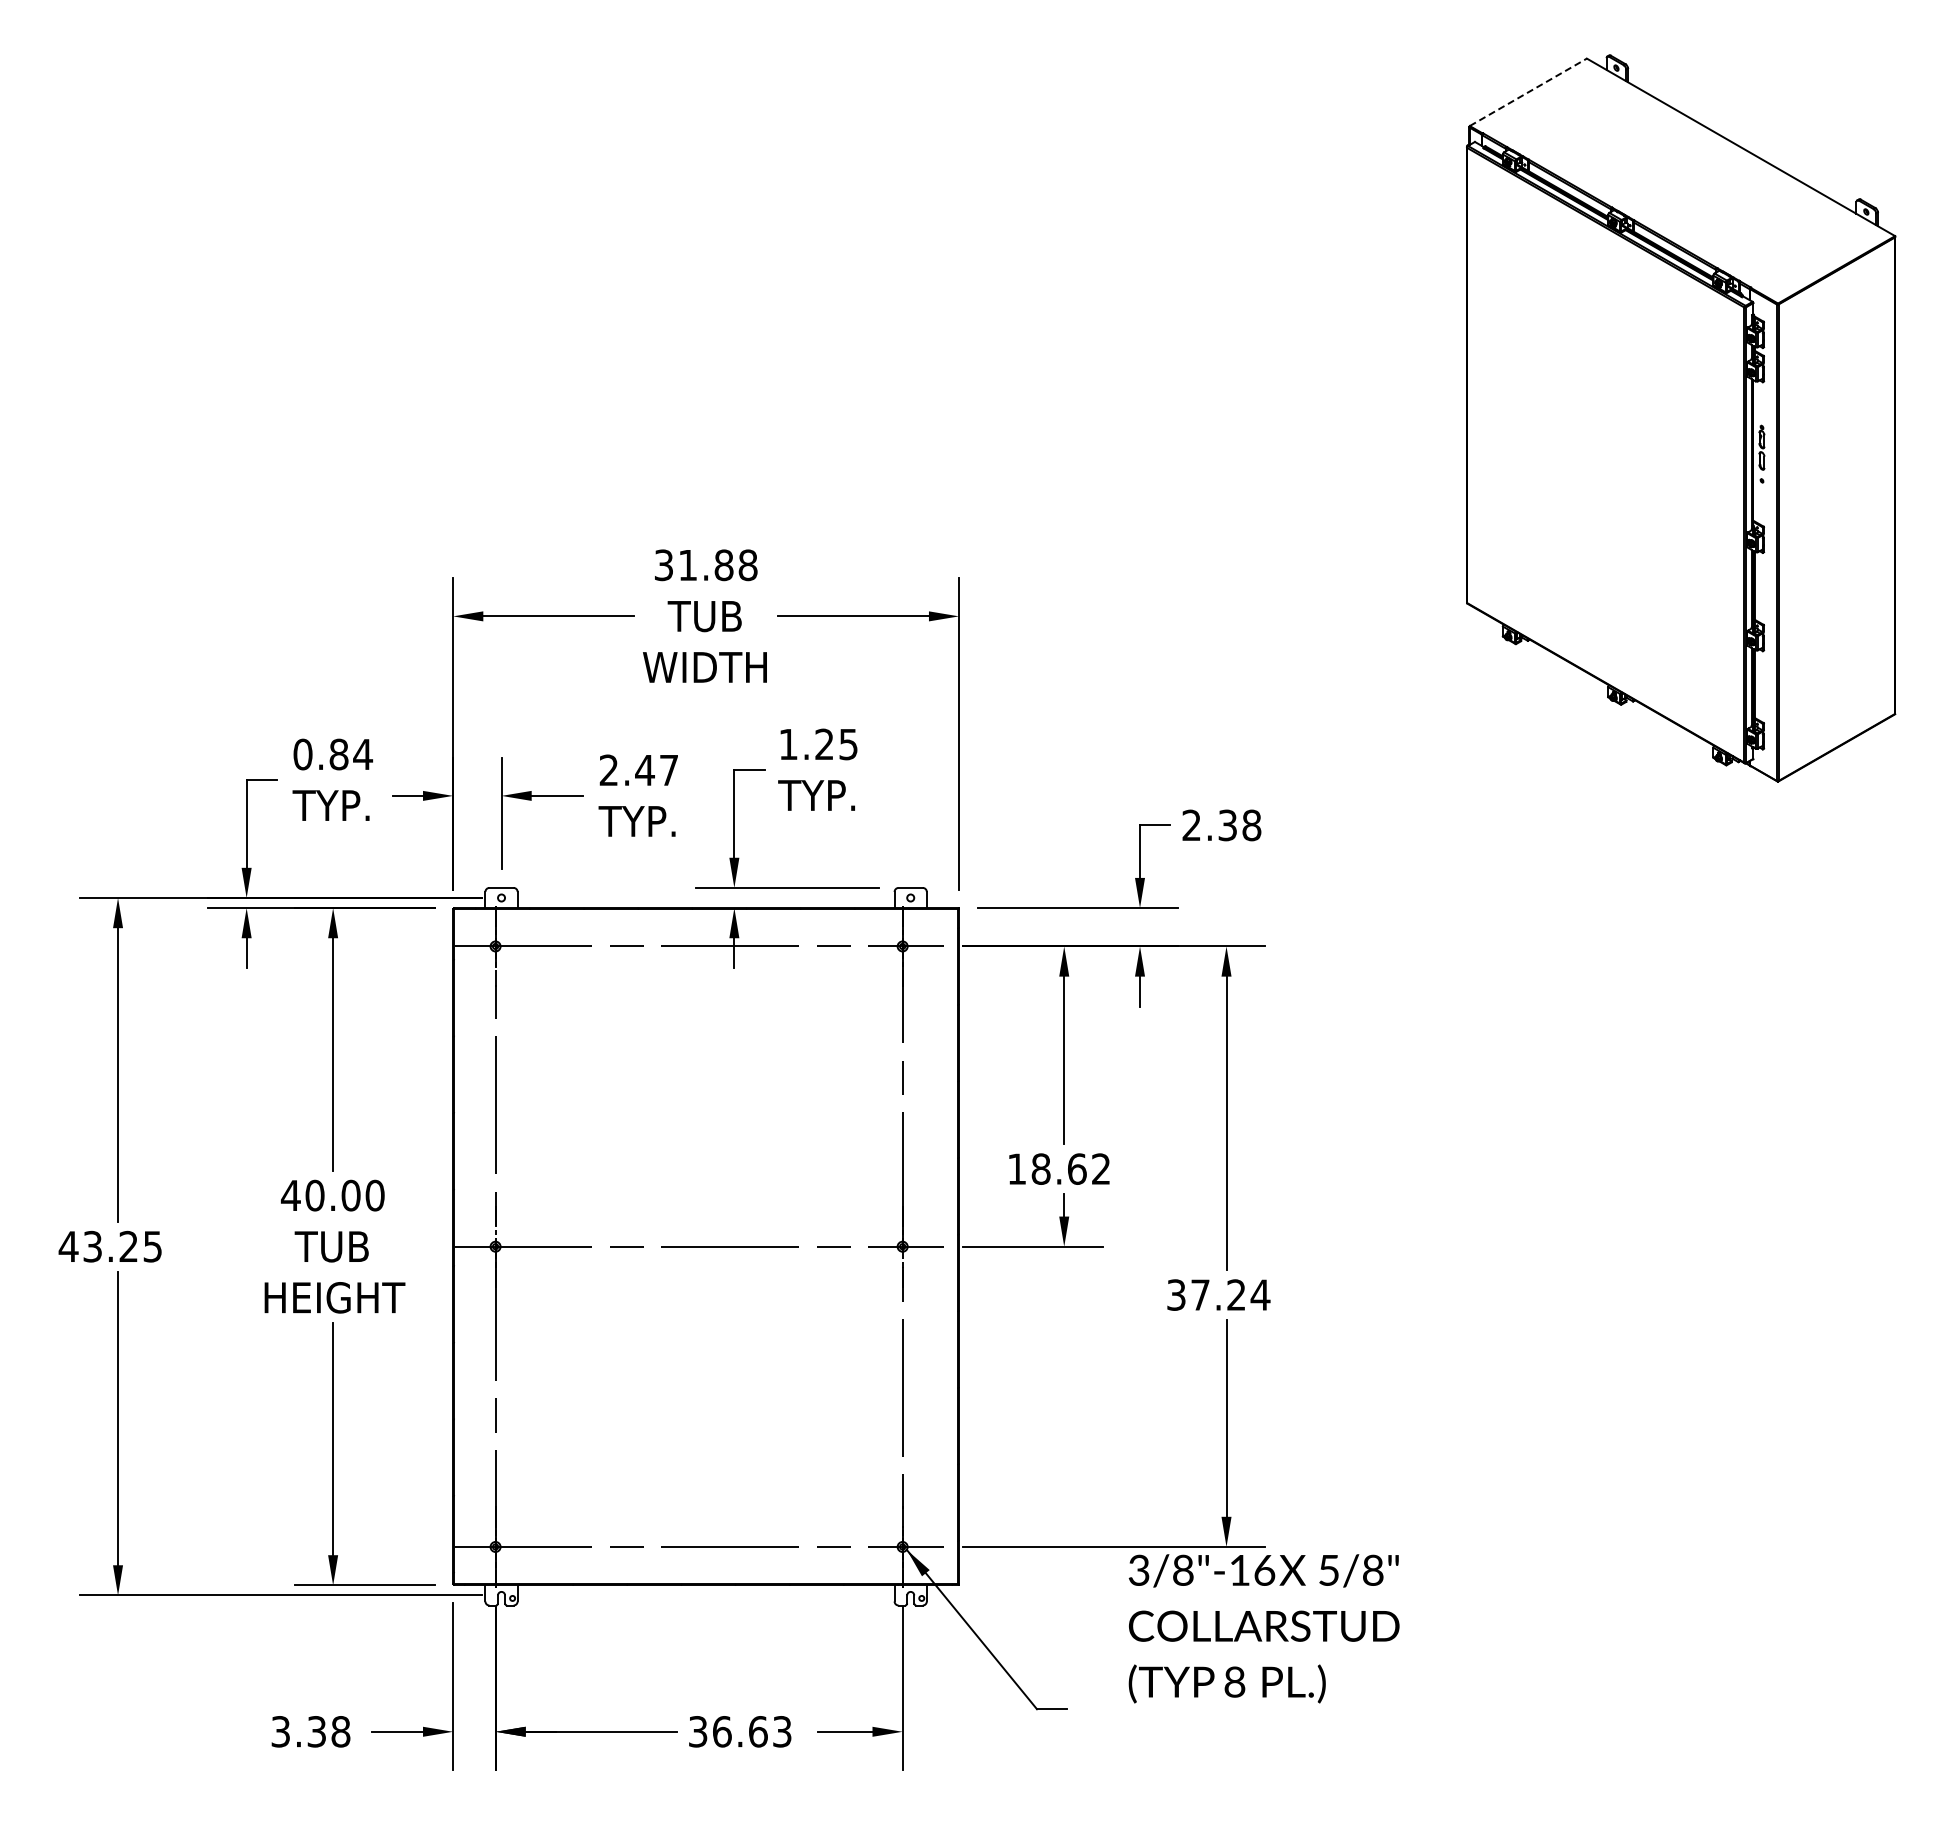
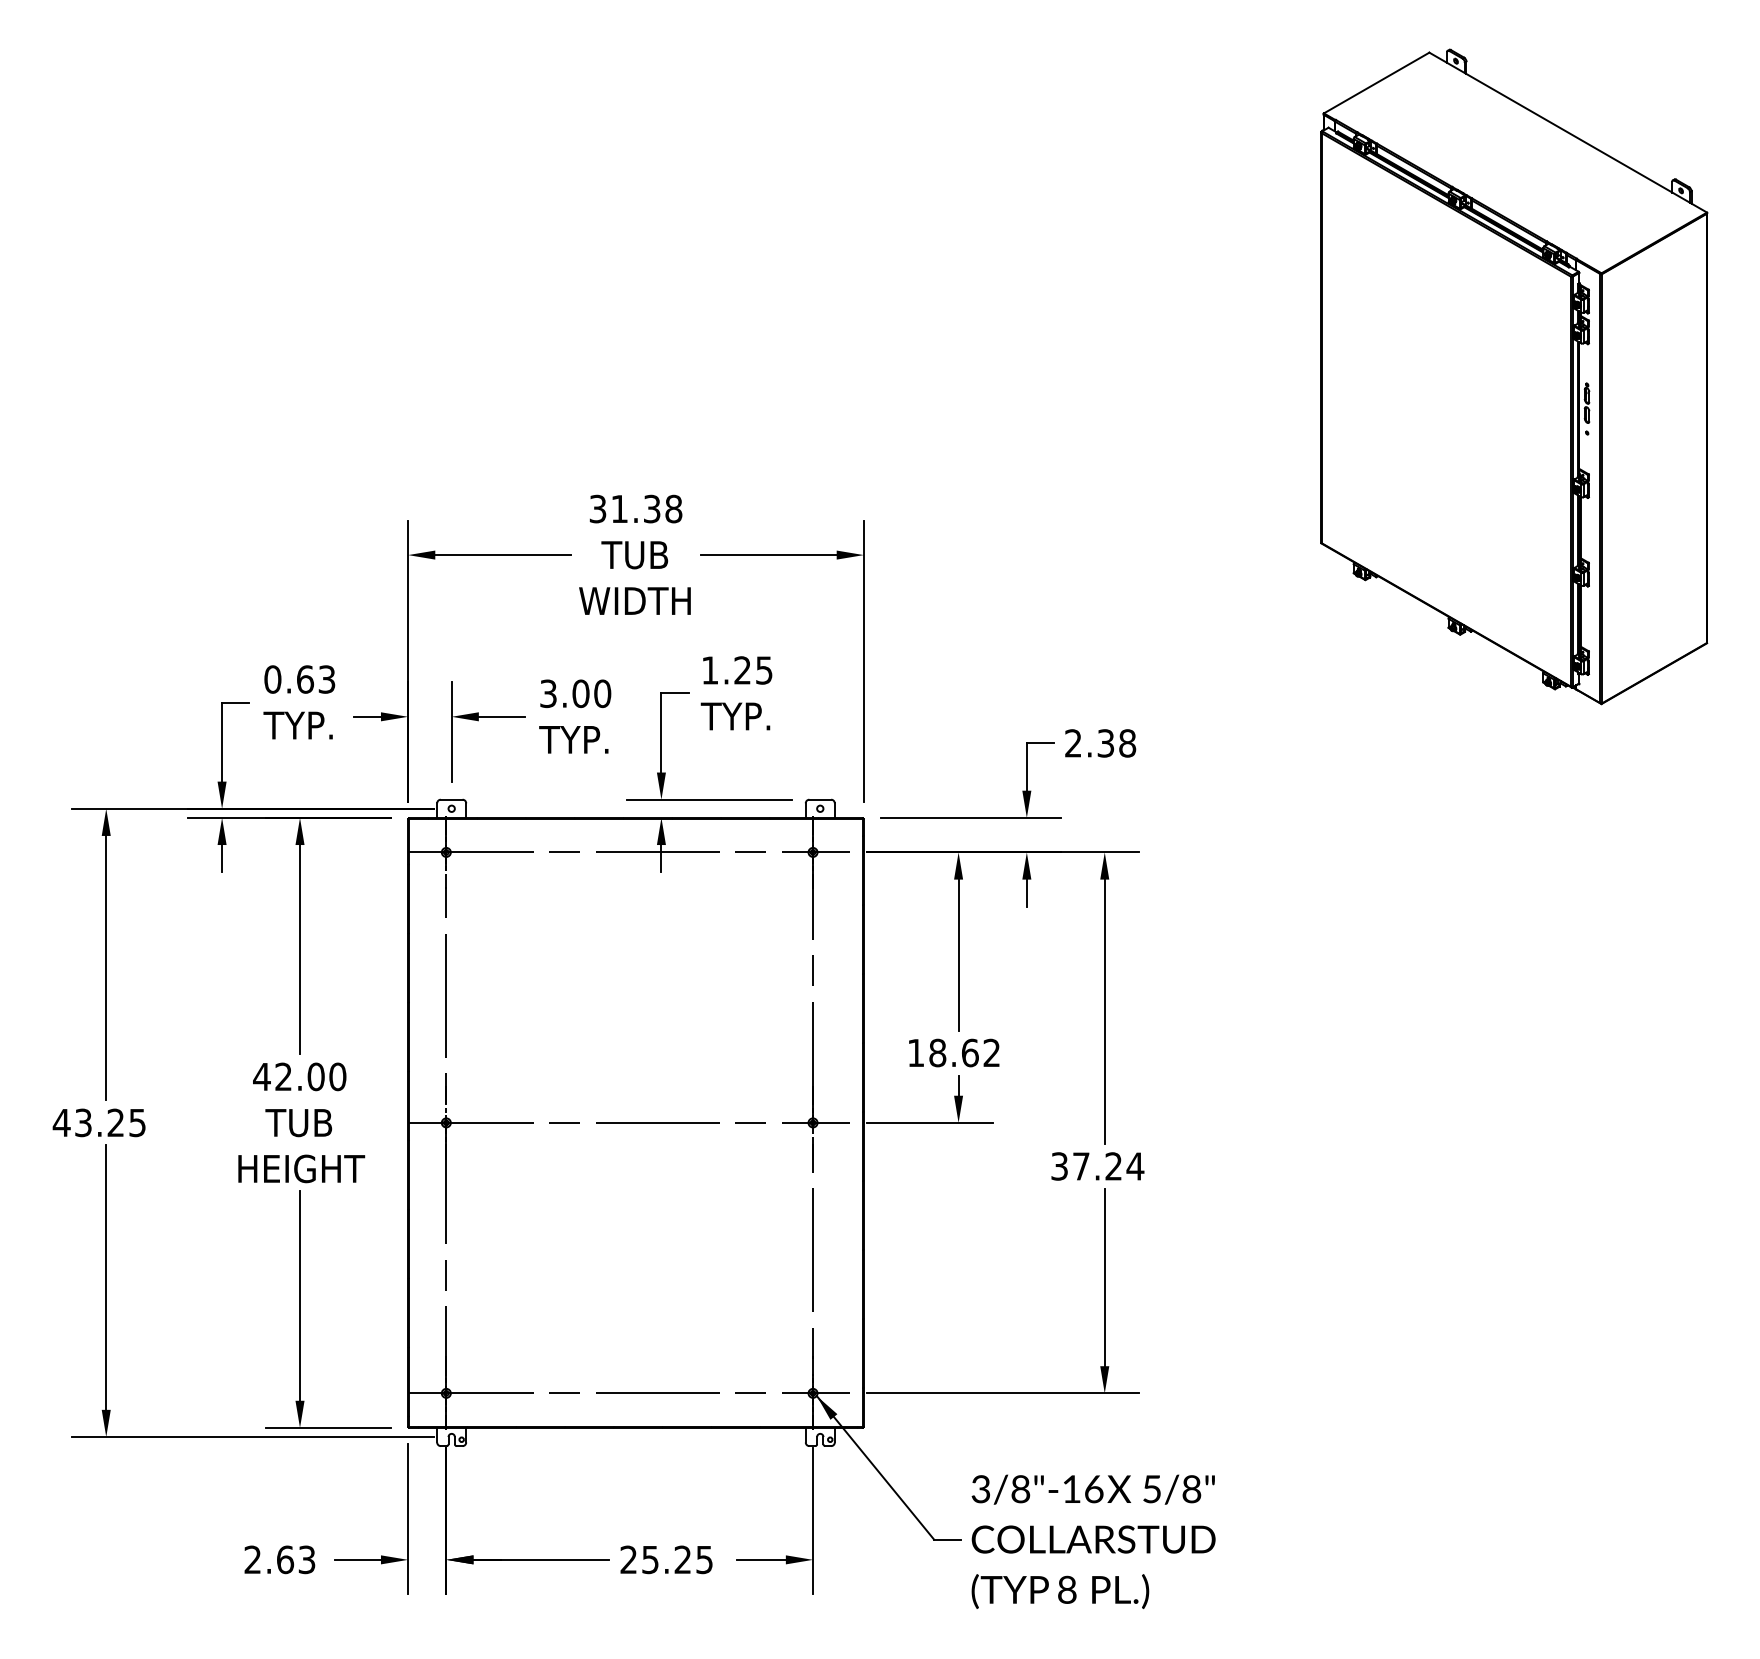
line: (1528, 92) -> (1376, 83), dashed -> solid
text: (723, 565) -> (651, 509), 31.88 -> 31.38
text: (351, 754) -> (316, 679), 0.84 -> 0.63
text: (638, 770) -> (575, 693), 2.47 -> 3.00
text: (314, 1195) -> (283, 1076), 40.00 -> 42.00
text: (1263, 1628) -> (1093, 1541), moved
text: (310, 1731) -> (279, 1559), 3.38 -> 2.63
text: (740, 1731) -> (666, 1559), 36.63 -> 25.25

